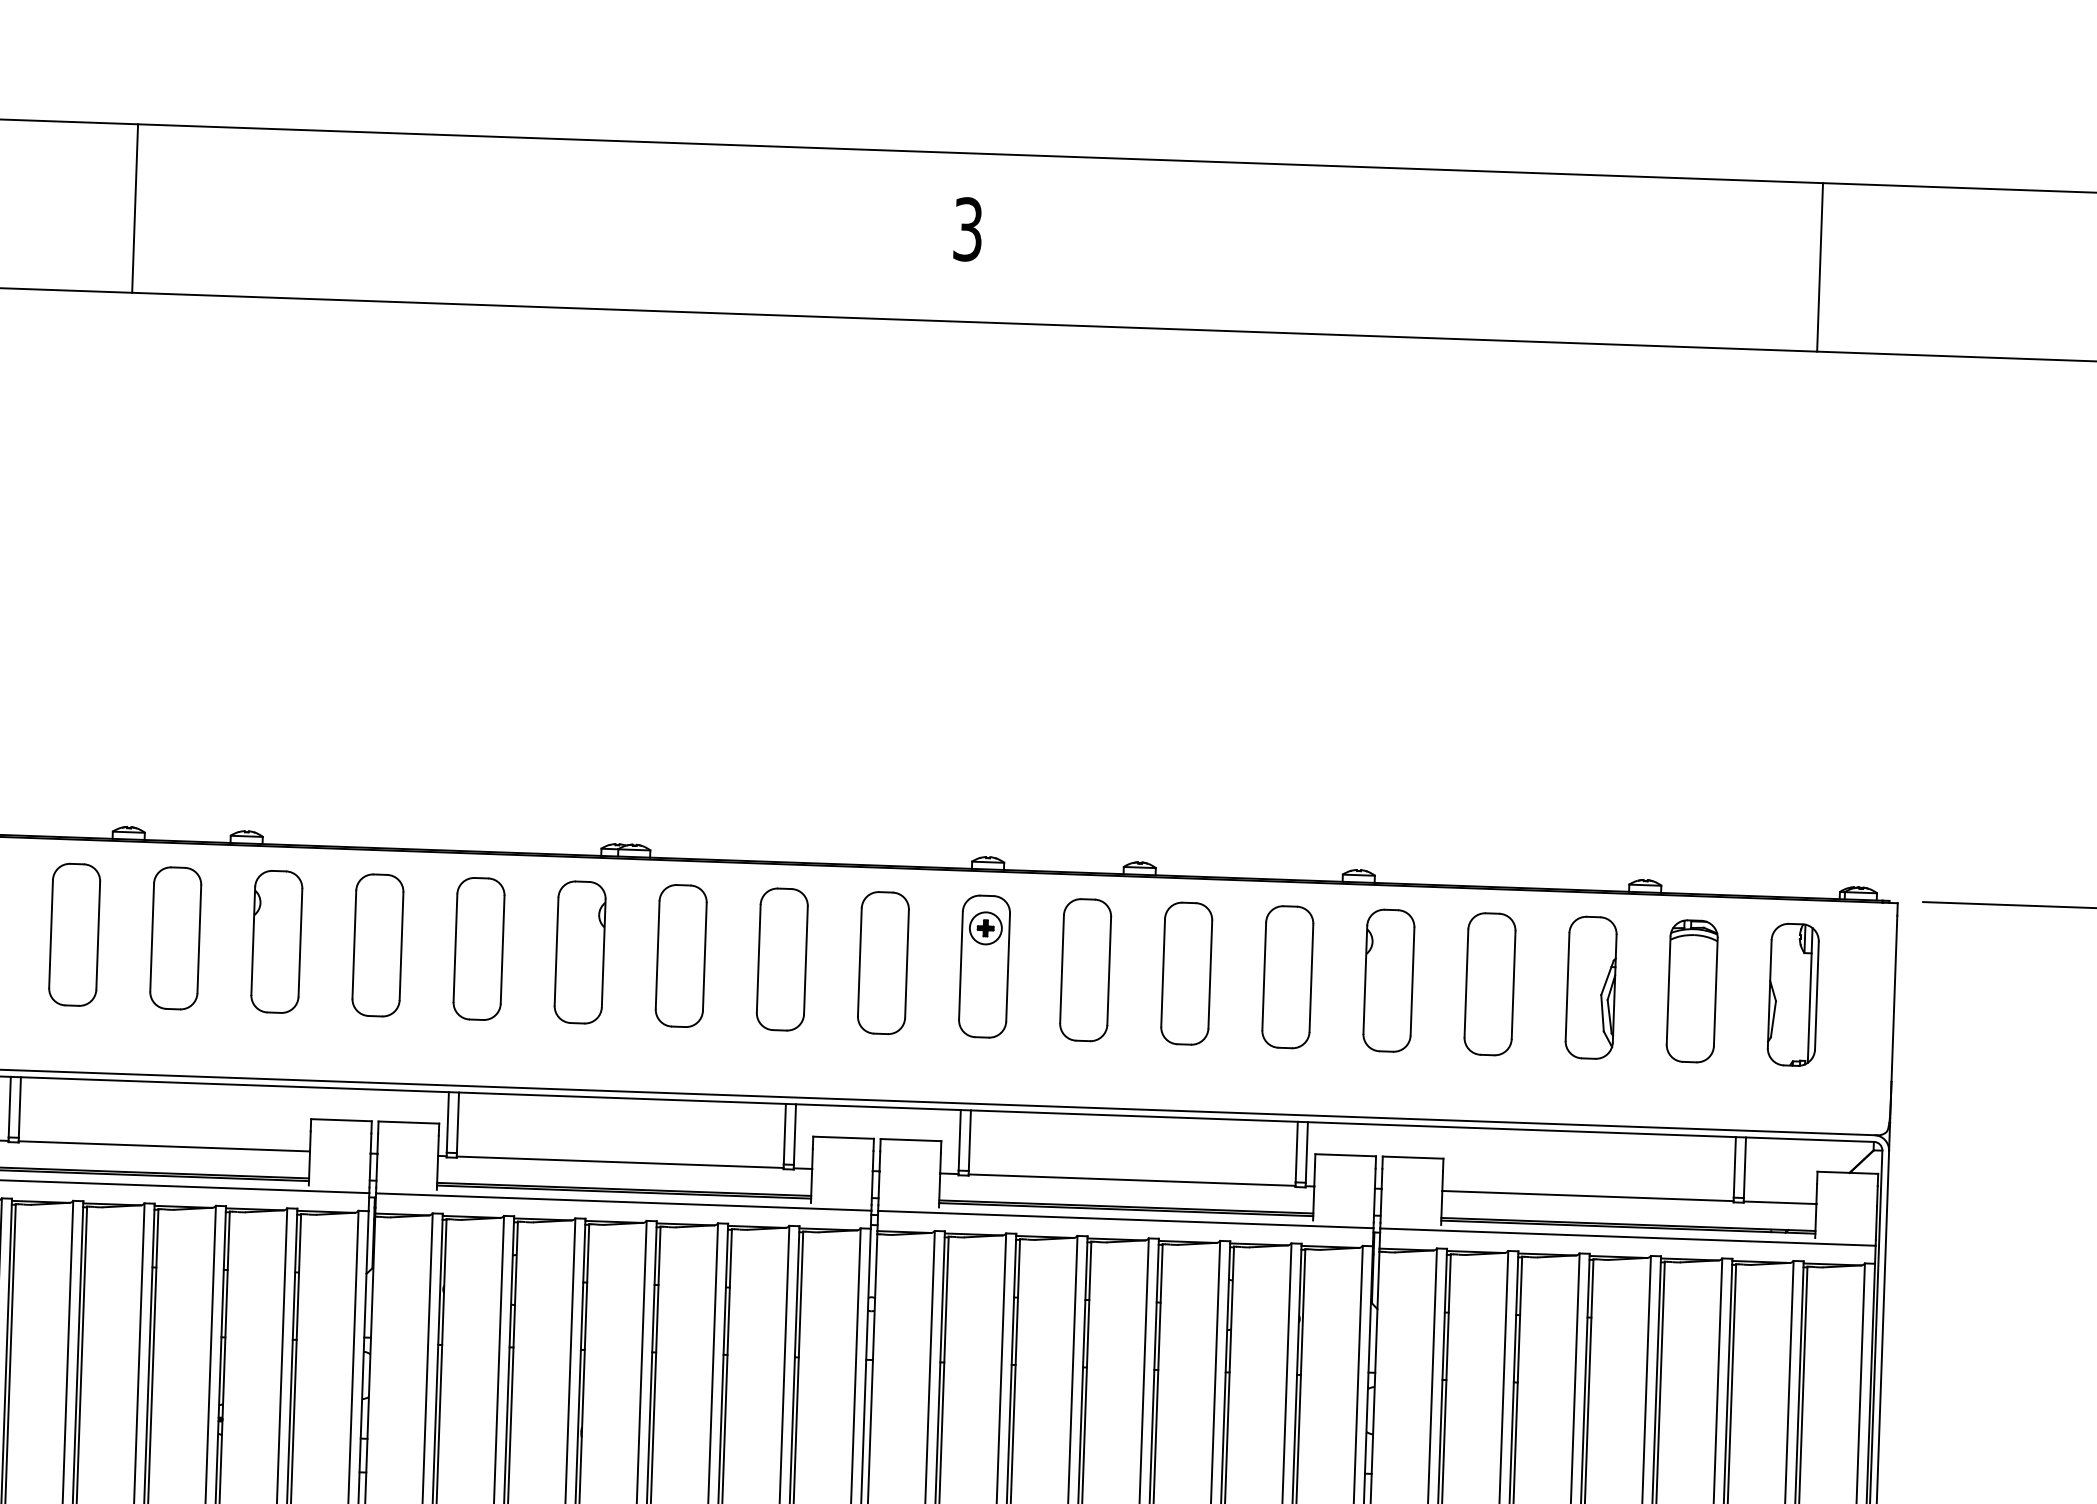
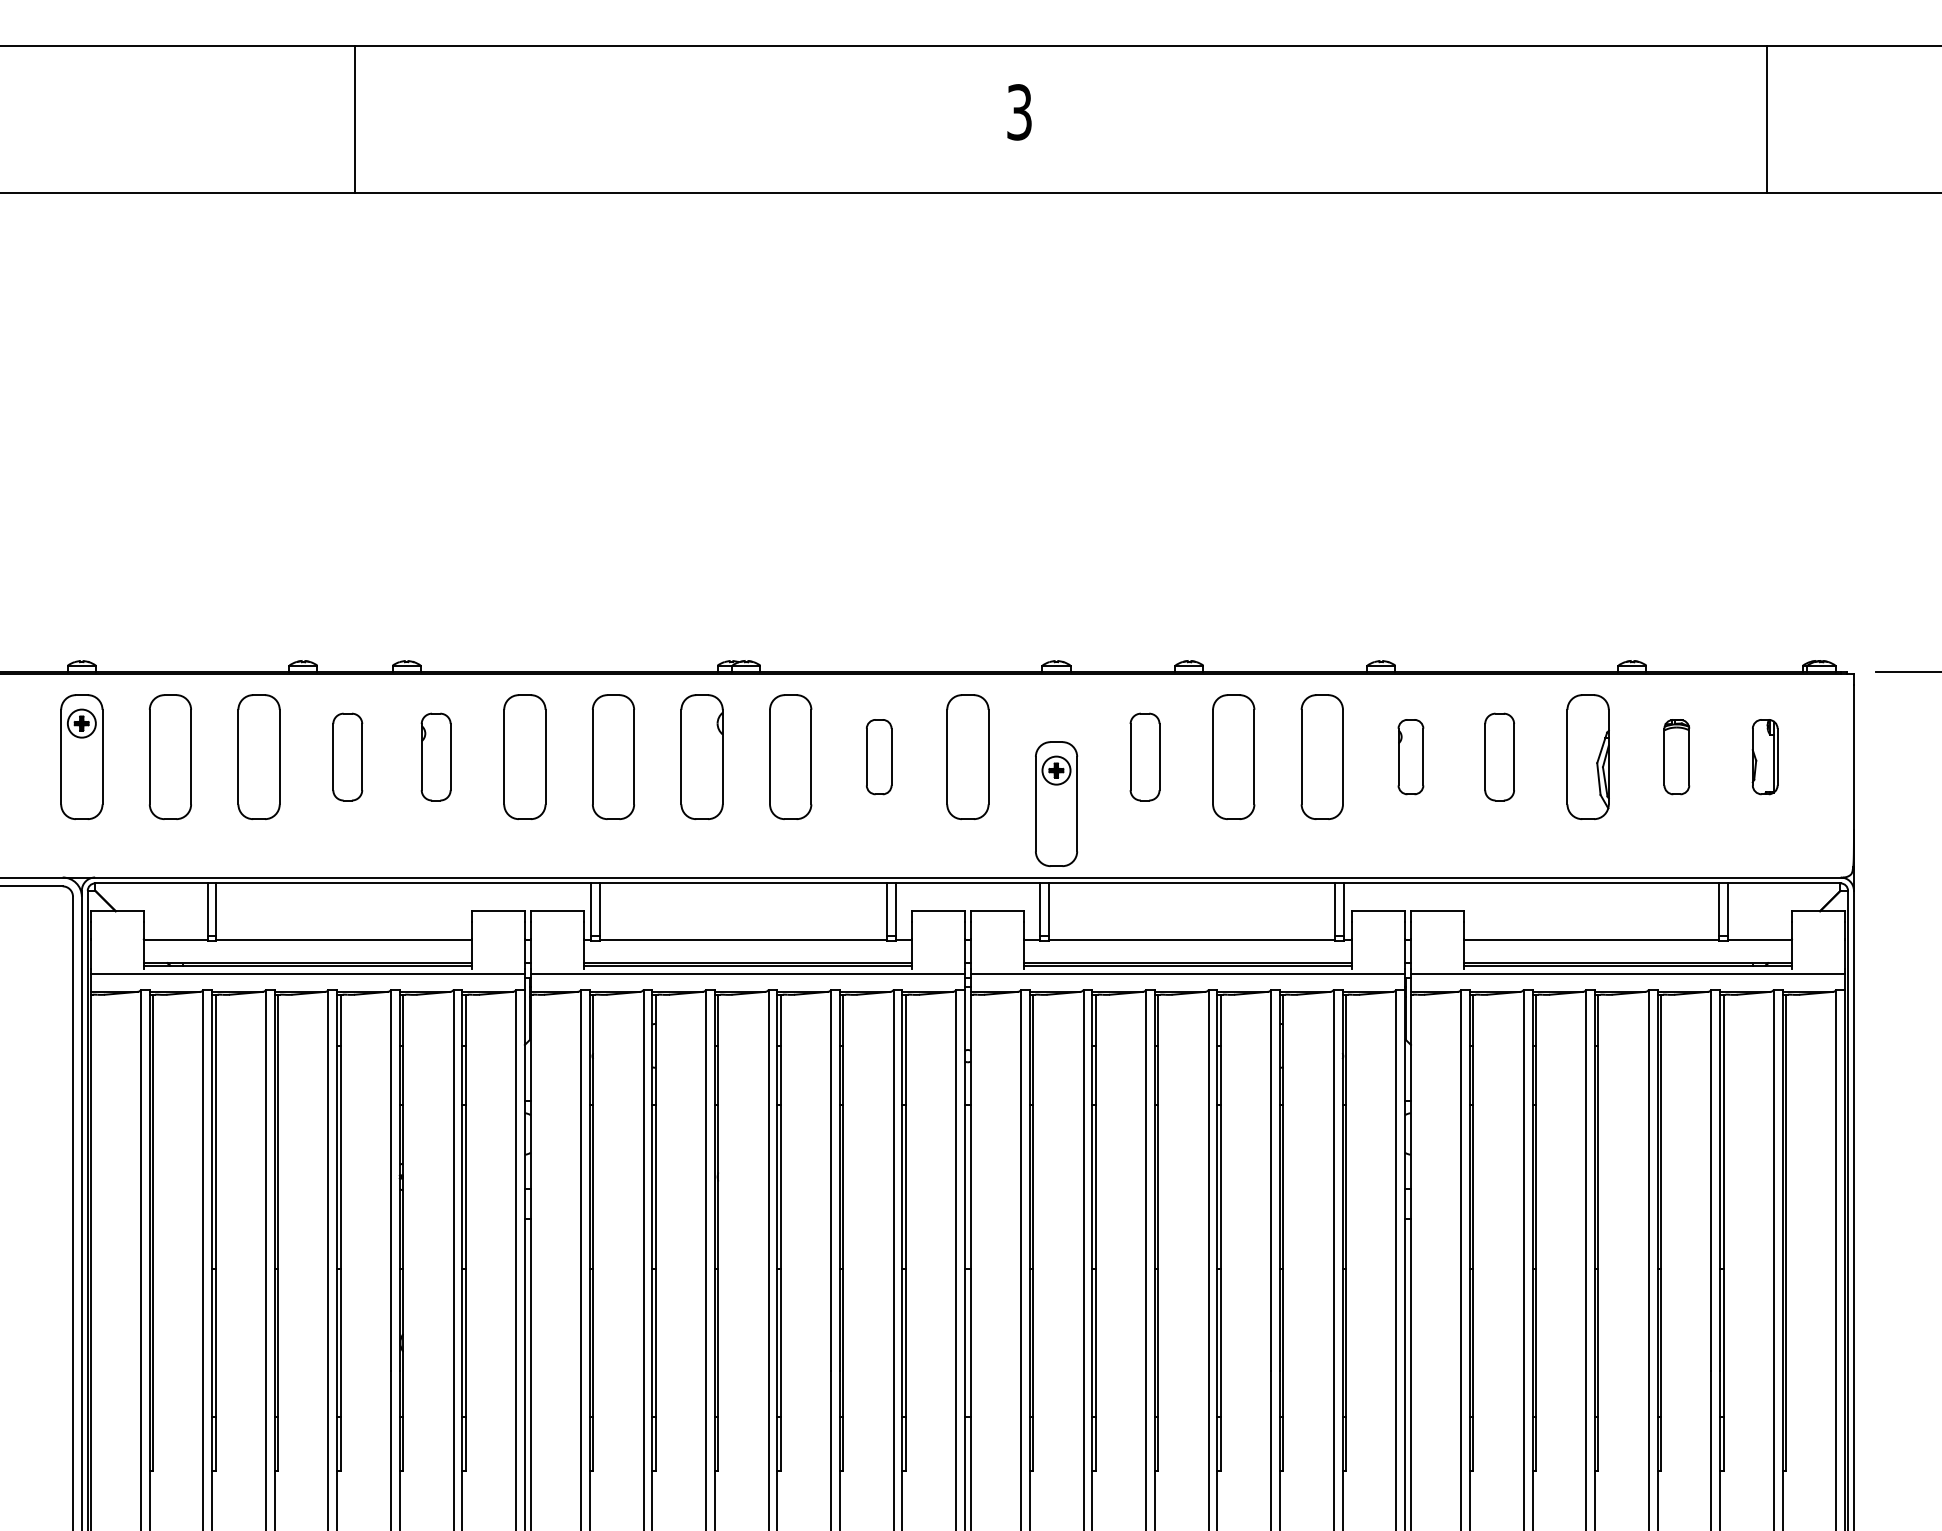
line: (134, 208) -> (354, 119), moved
part: (175, 937) -> (347, 756), size x0.7
part: (275, 941) -> (435, 756), size x0.7
part: (781, 958) -> (878, 756), size x0.6
part: (984, 965) -> (1056, 803), moved
part: (1084, 969) -> (1144, 756), size x0.7
part: (1388, 980) -> (1410, 756), size x0.6
part: (1490, 983) -> (1499, 756), size x0.7
part: (1691, 990) -> (1676, 756), size x0.6
part: (1792, 994) -> (1764, 756), size x0.6

